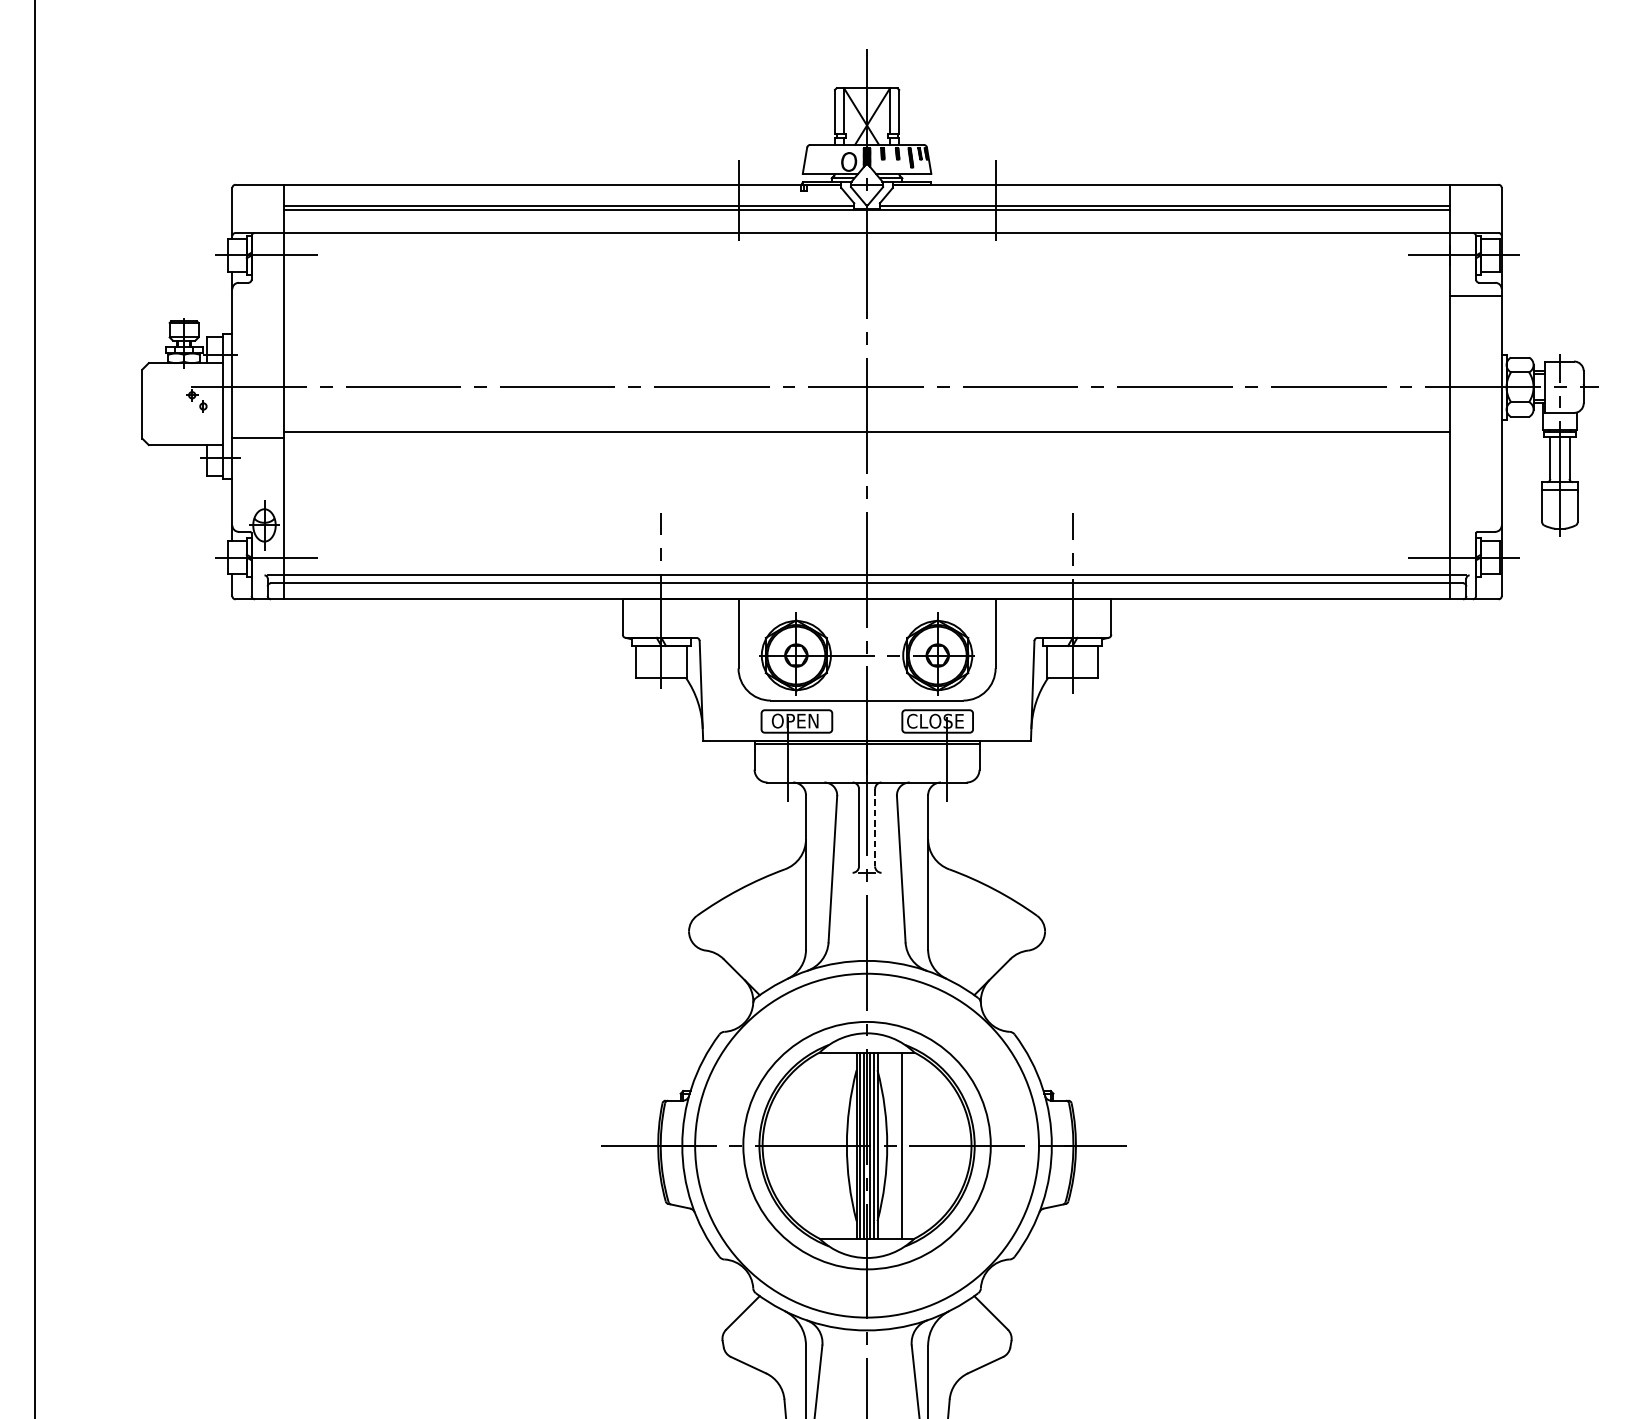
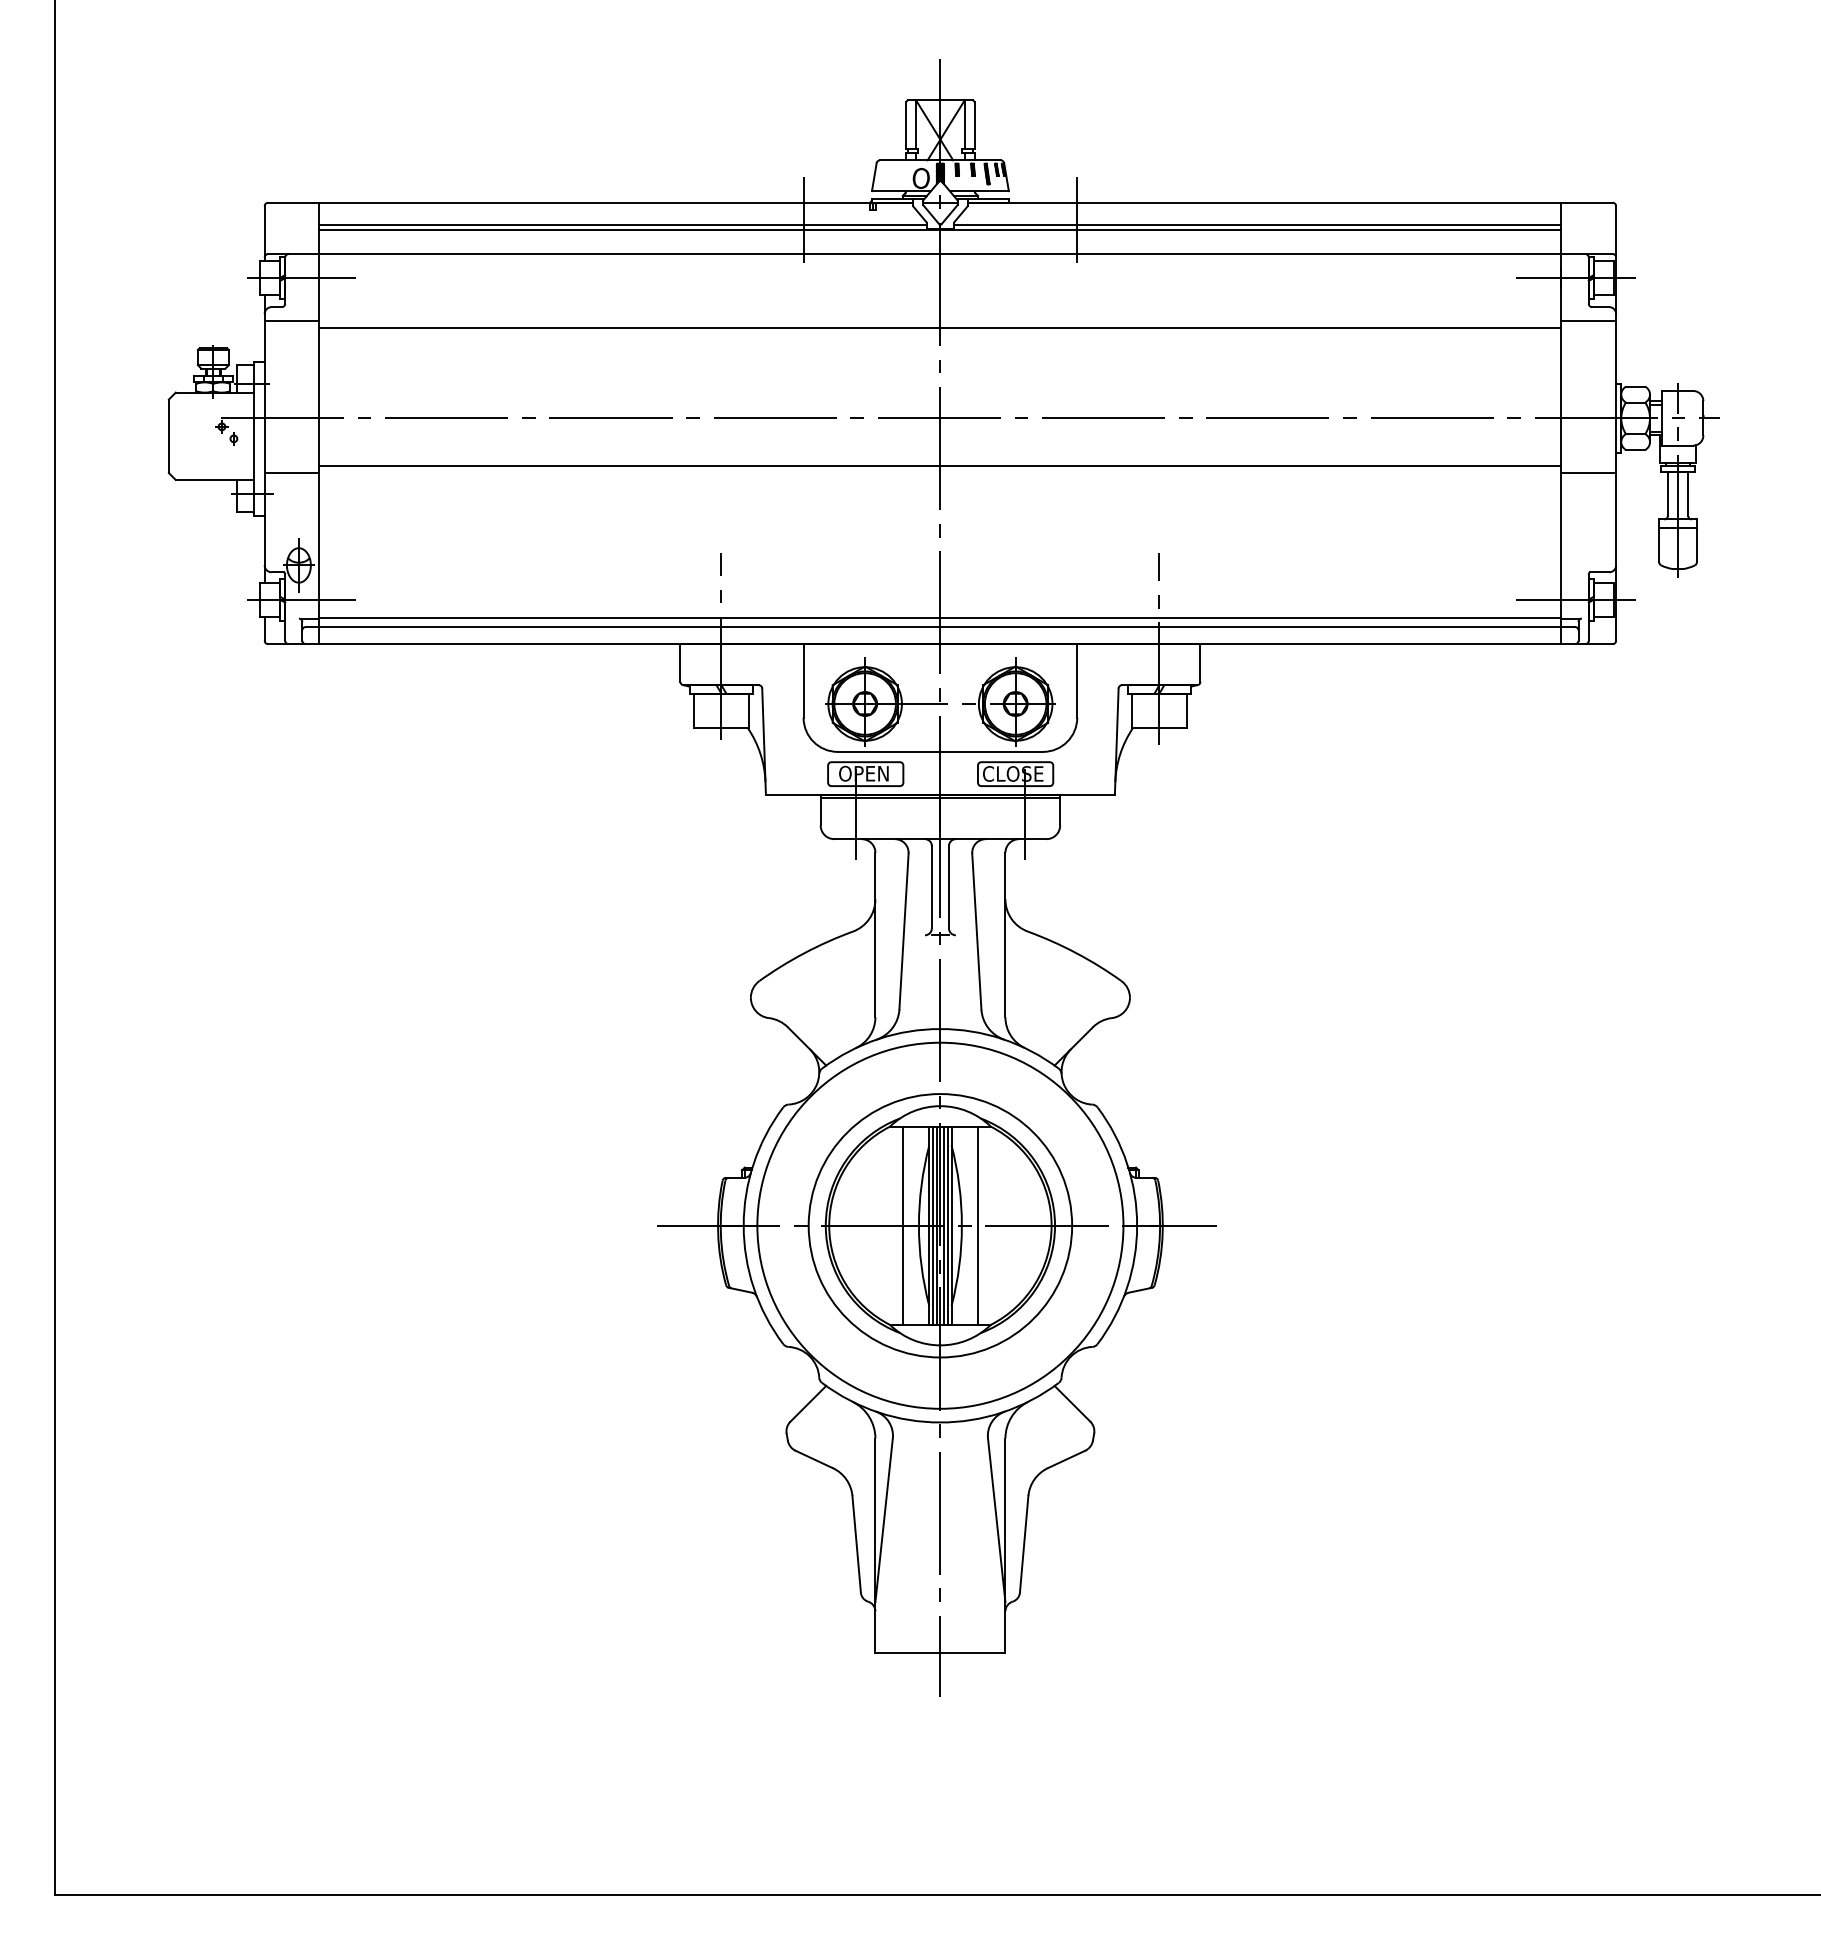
line: (257, 296) -> (291, 321), added
line: (867, 301) -> (940, 327), added
line: (1475, 438) -> (1588, 472), added
line: (874, 827) -> (948, 887), dashed -> solid
line: (831, 1145) -> (902, 1225), added

